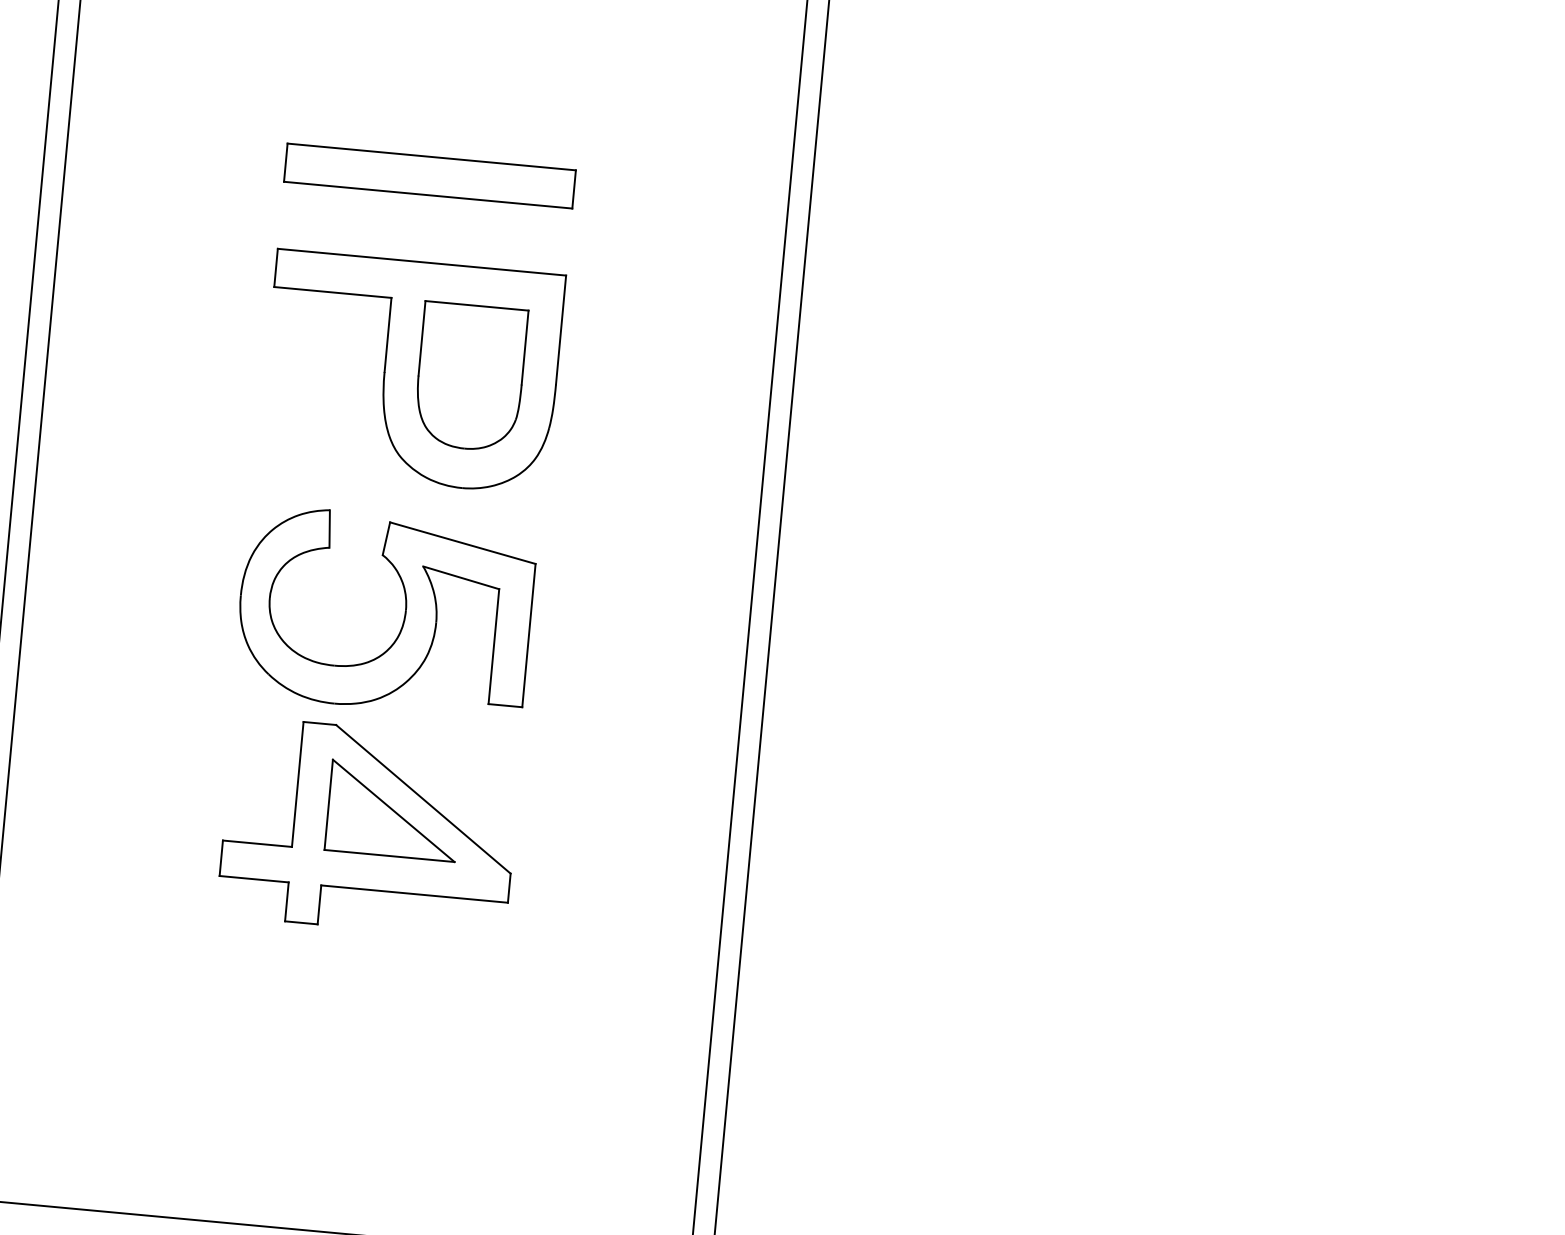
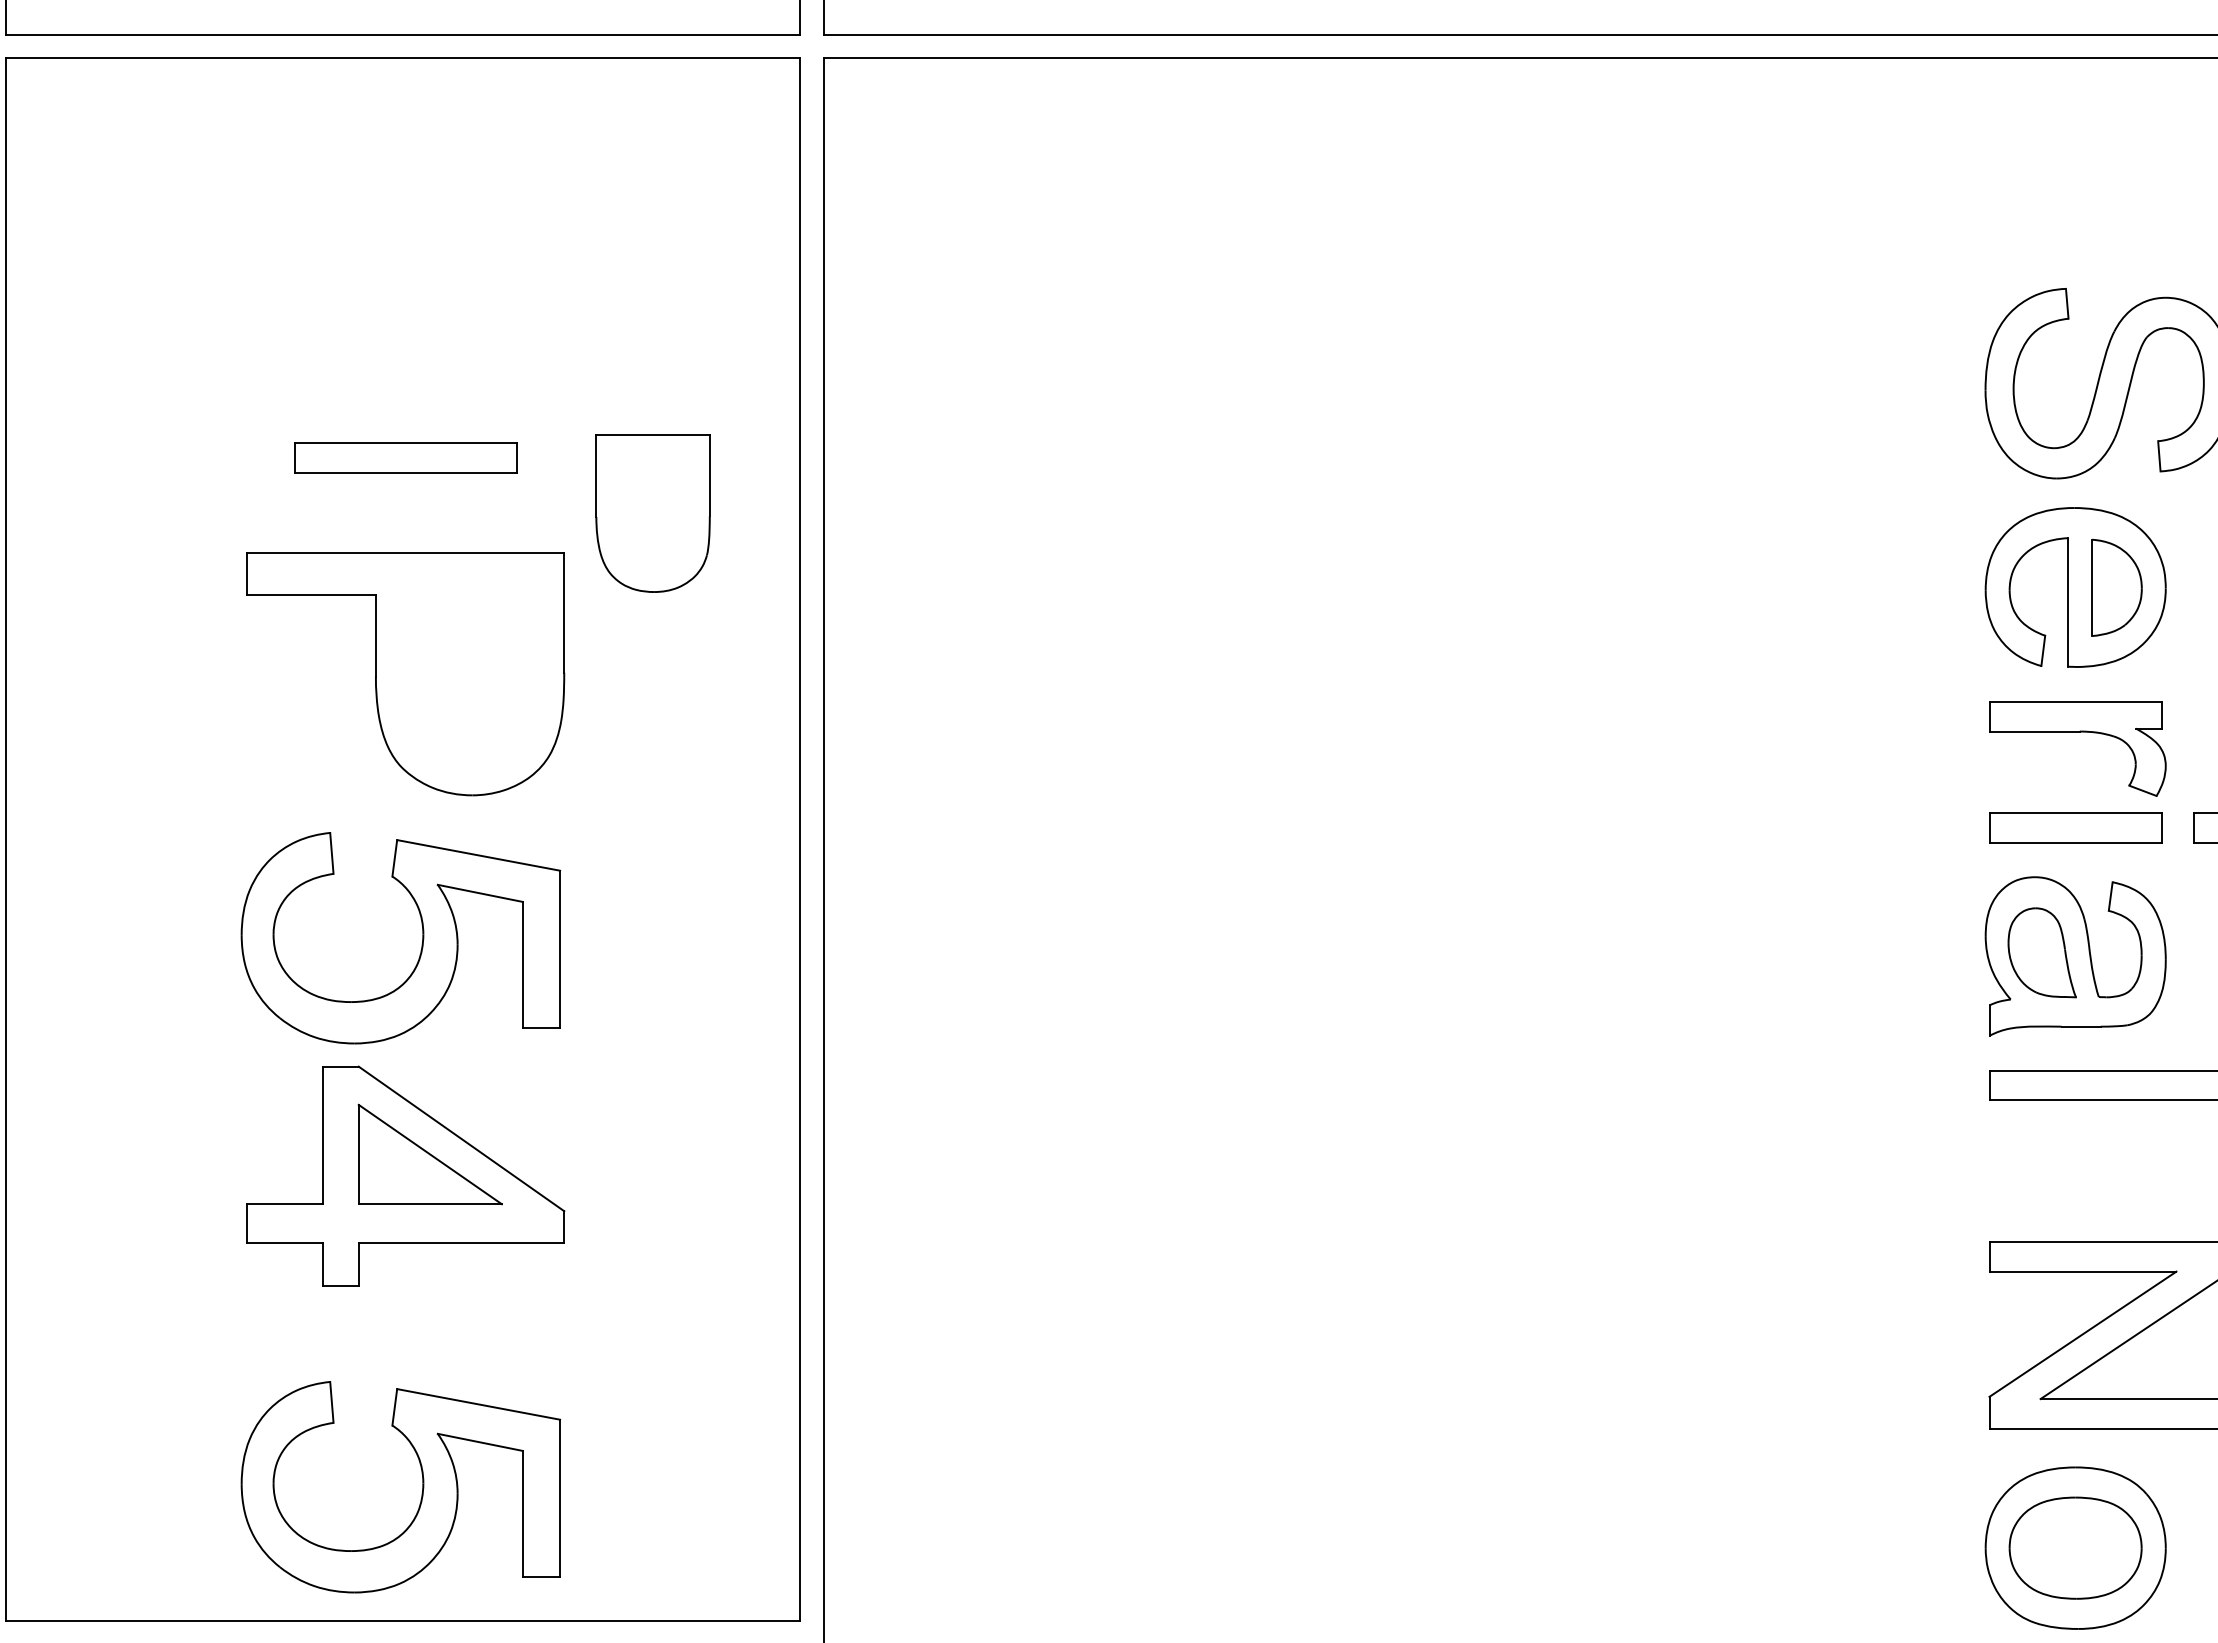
part: (429, 175) -> (405, 457), size x0.7
part: (469, 377) -> (652, 513), moved
part: (357, 1118) -> (421, 1493), added

